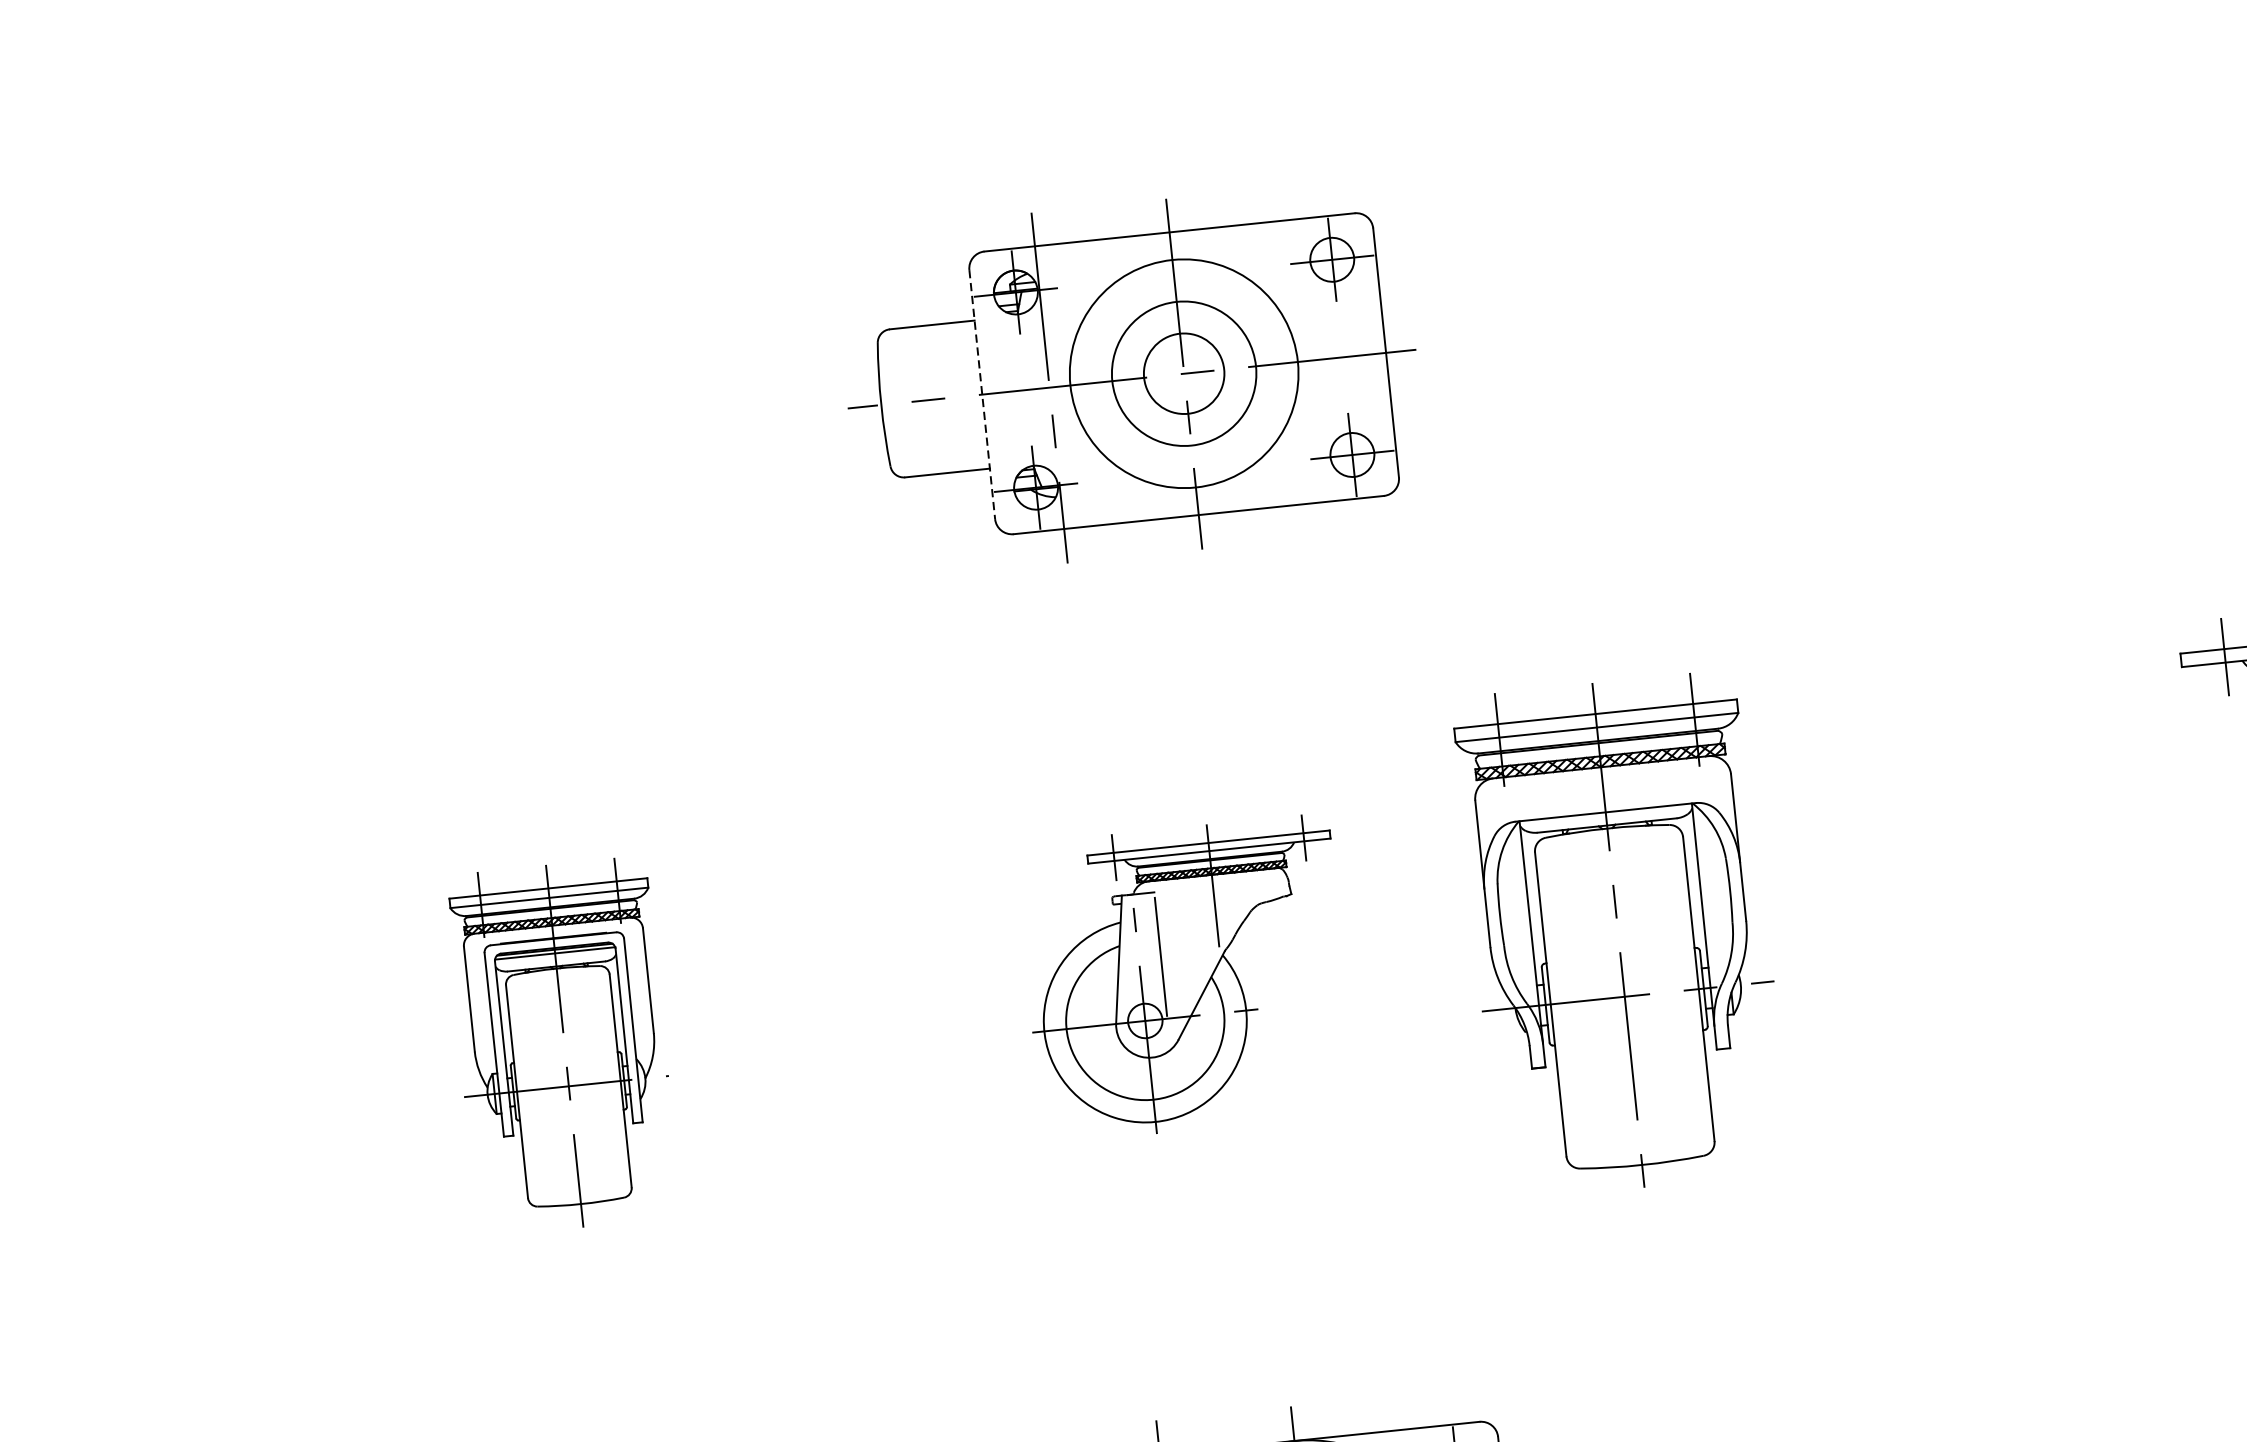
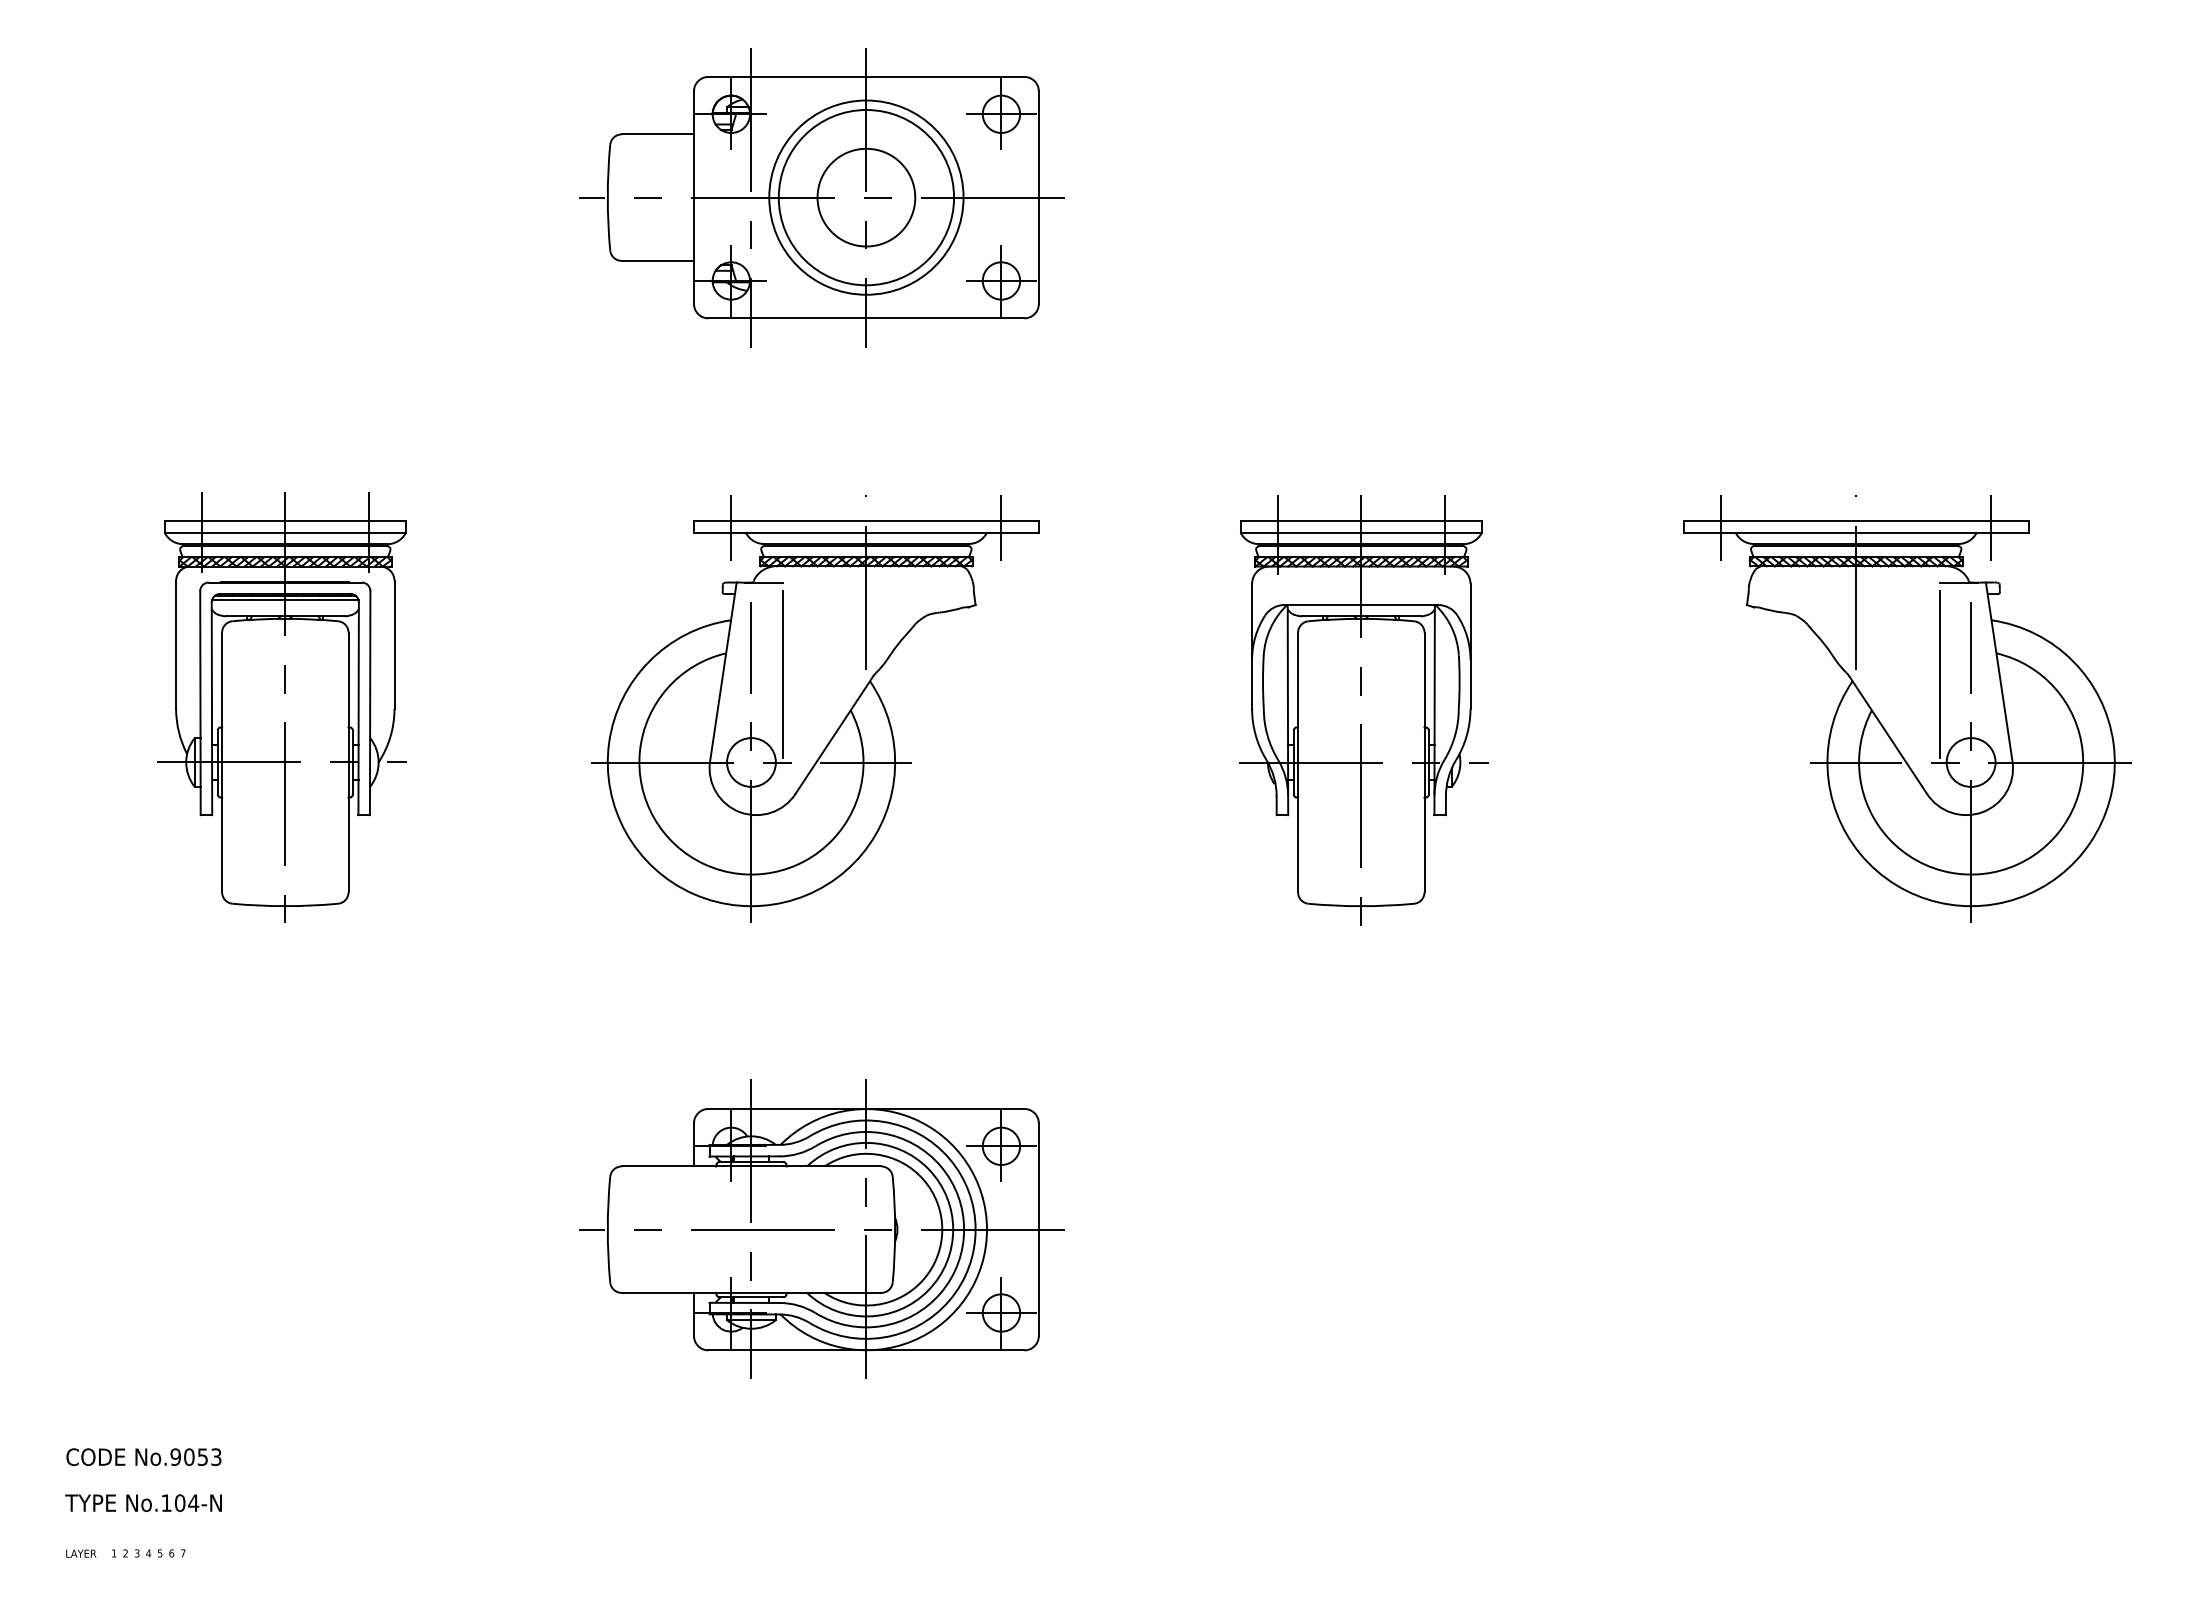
circle: (1184, 373) -> (866, 197), size x1.43
circle: (1184, 373) -> (866, 197), size x1.43
line: (982, 395) -> (694, 198), dashed -> solid
part: (1621, 935) -> (1363, 710), moved
part: (1186, 978) -> (815, 708), size x1.67
part: (560, 1041) -> (281, 707), size x1.43

